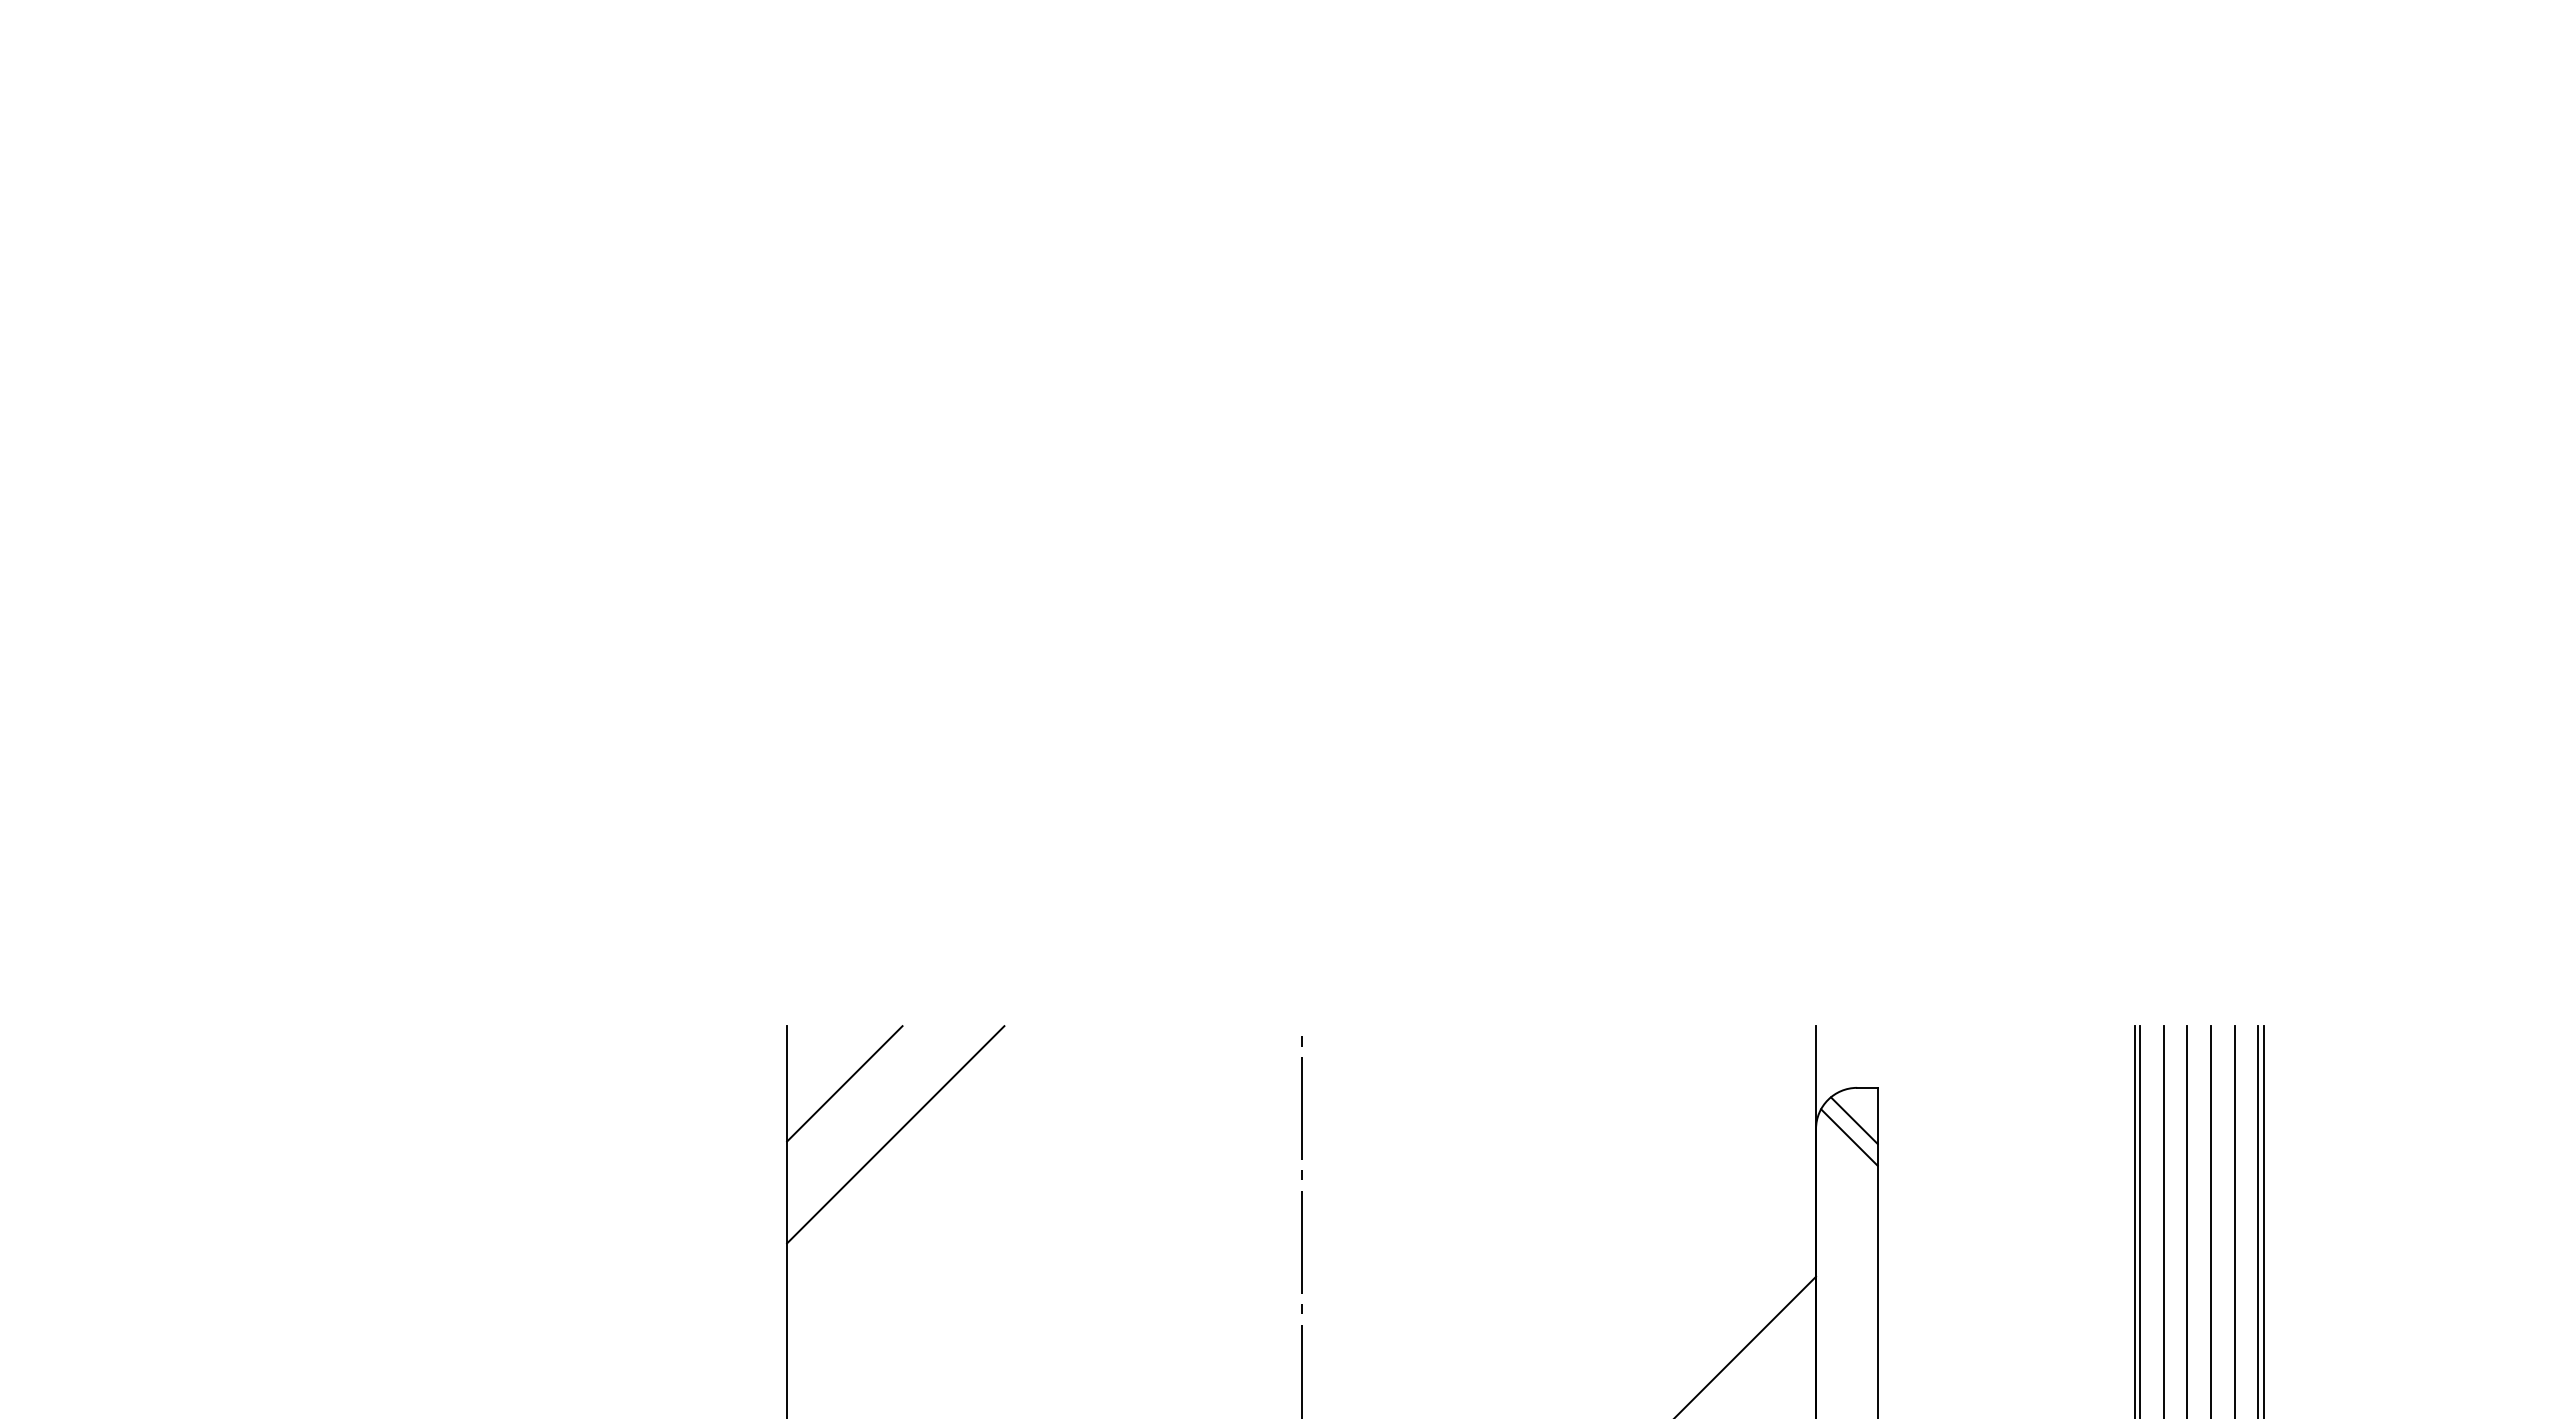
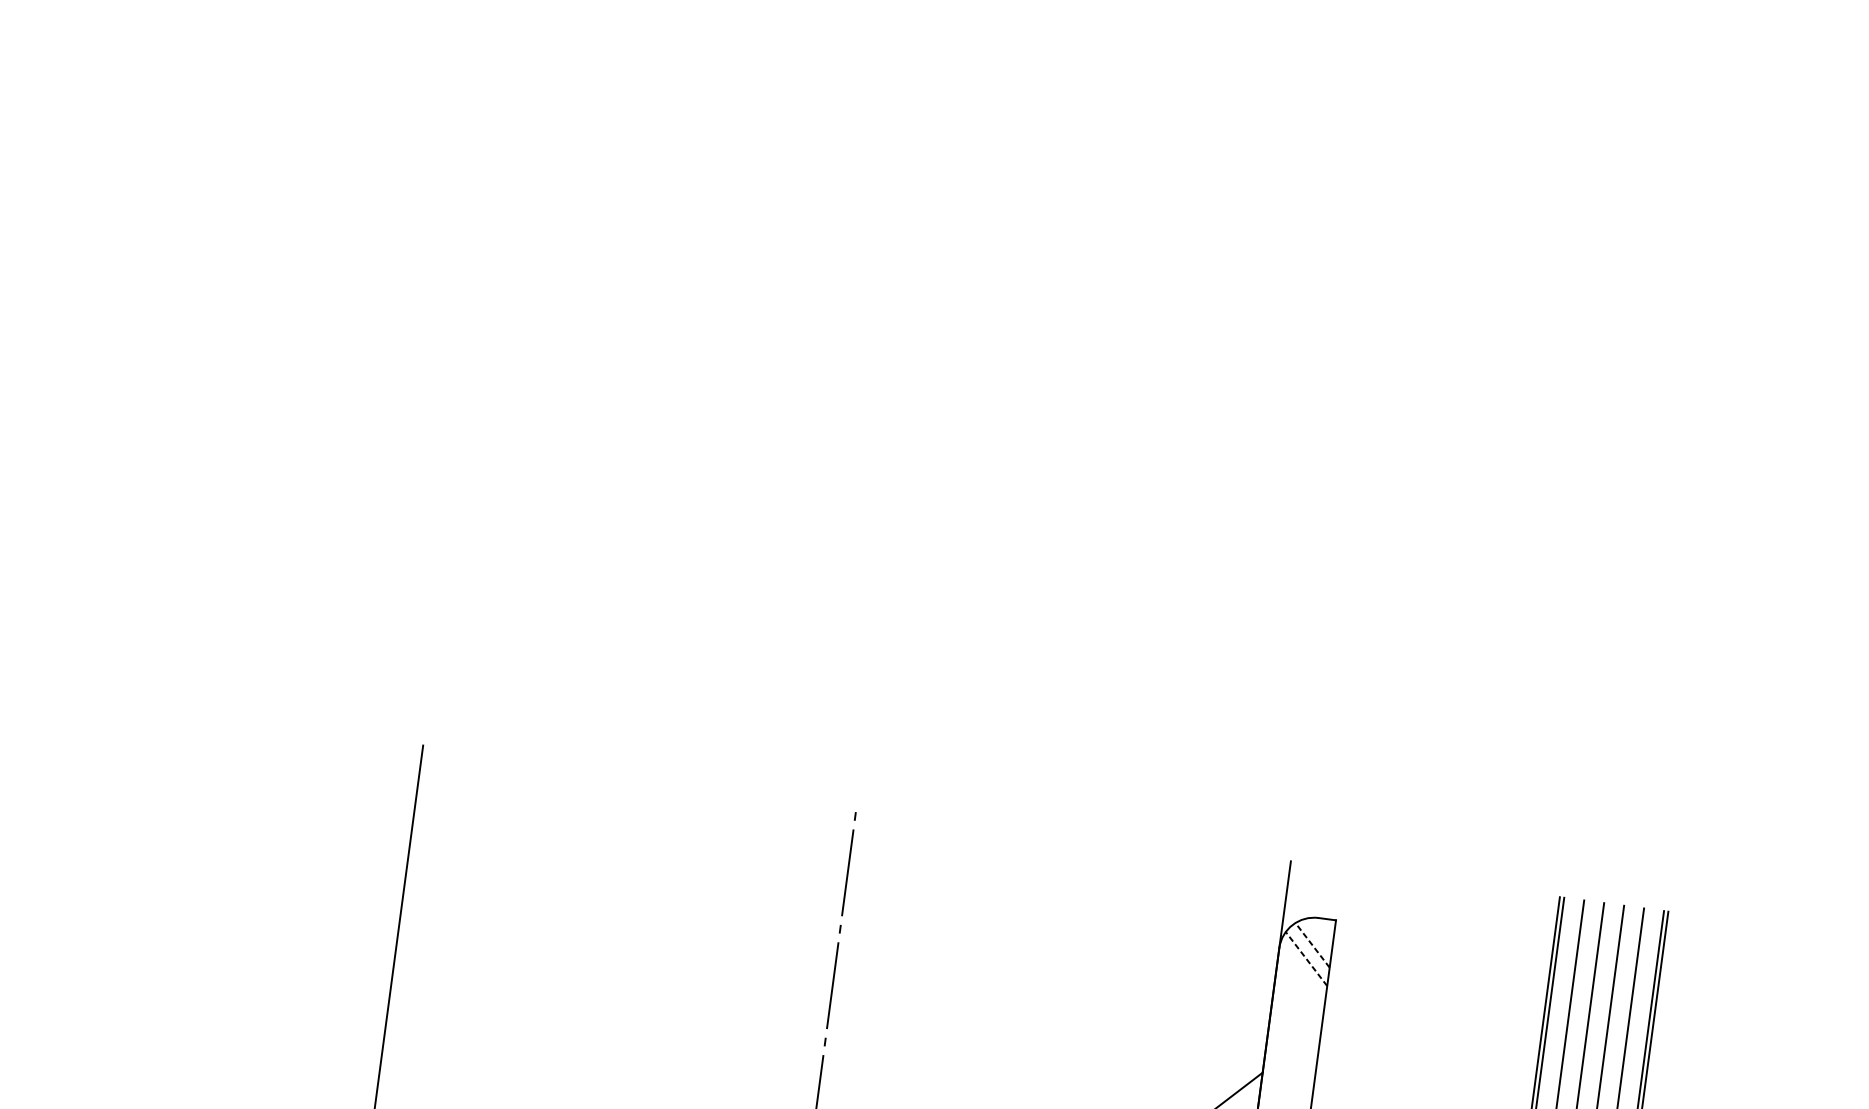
line: (844, 1083) -> (465, 800), removed
line: (1854, 1120) -> (1312, 945), solid -> dashed
line: (895, 1134) -> (502, 849), removed
line: (1849, 1137) -> (1306, 959), solid -> dashed

